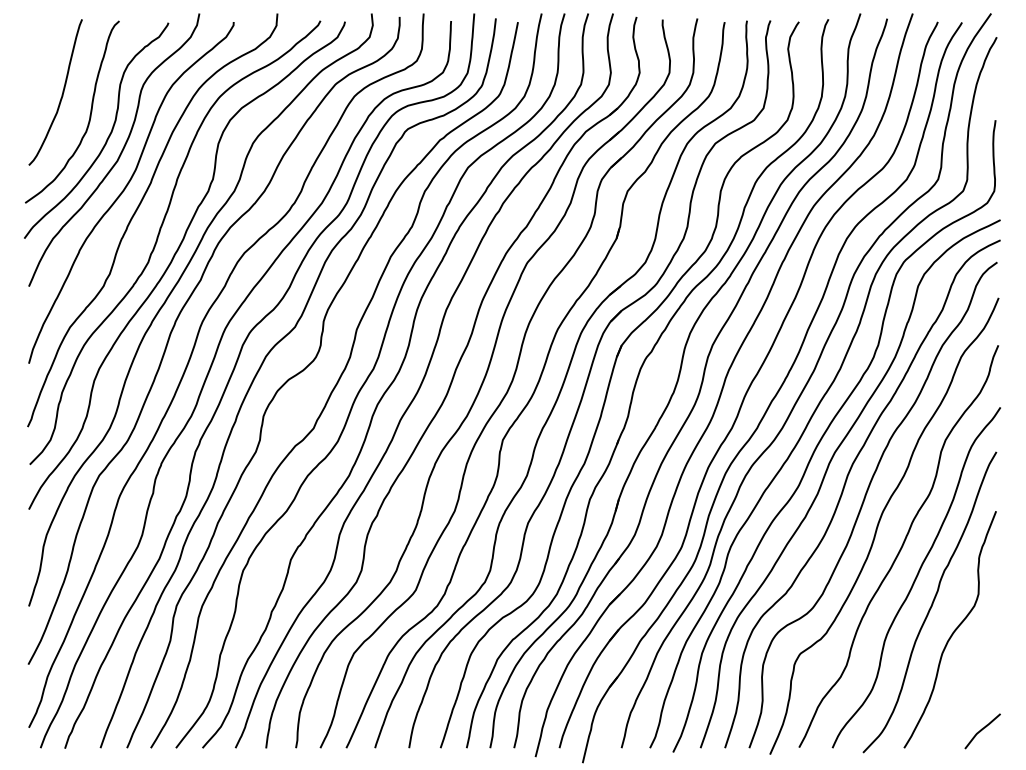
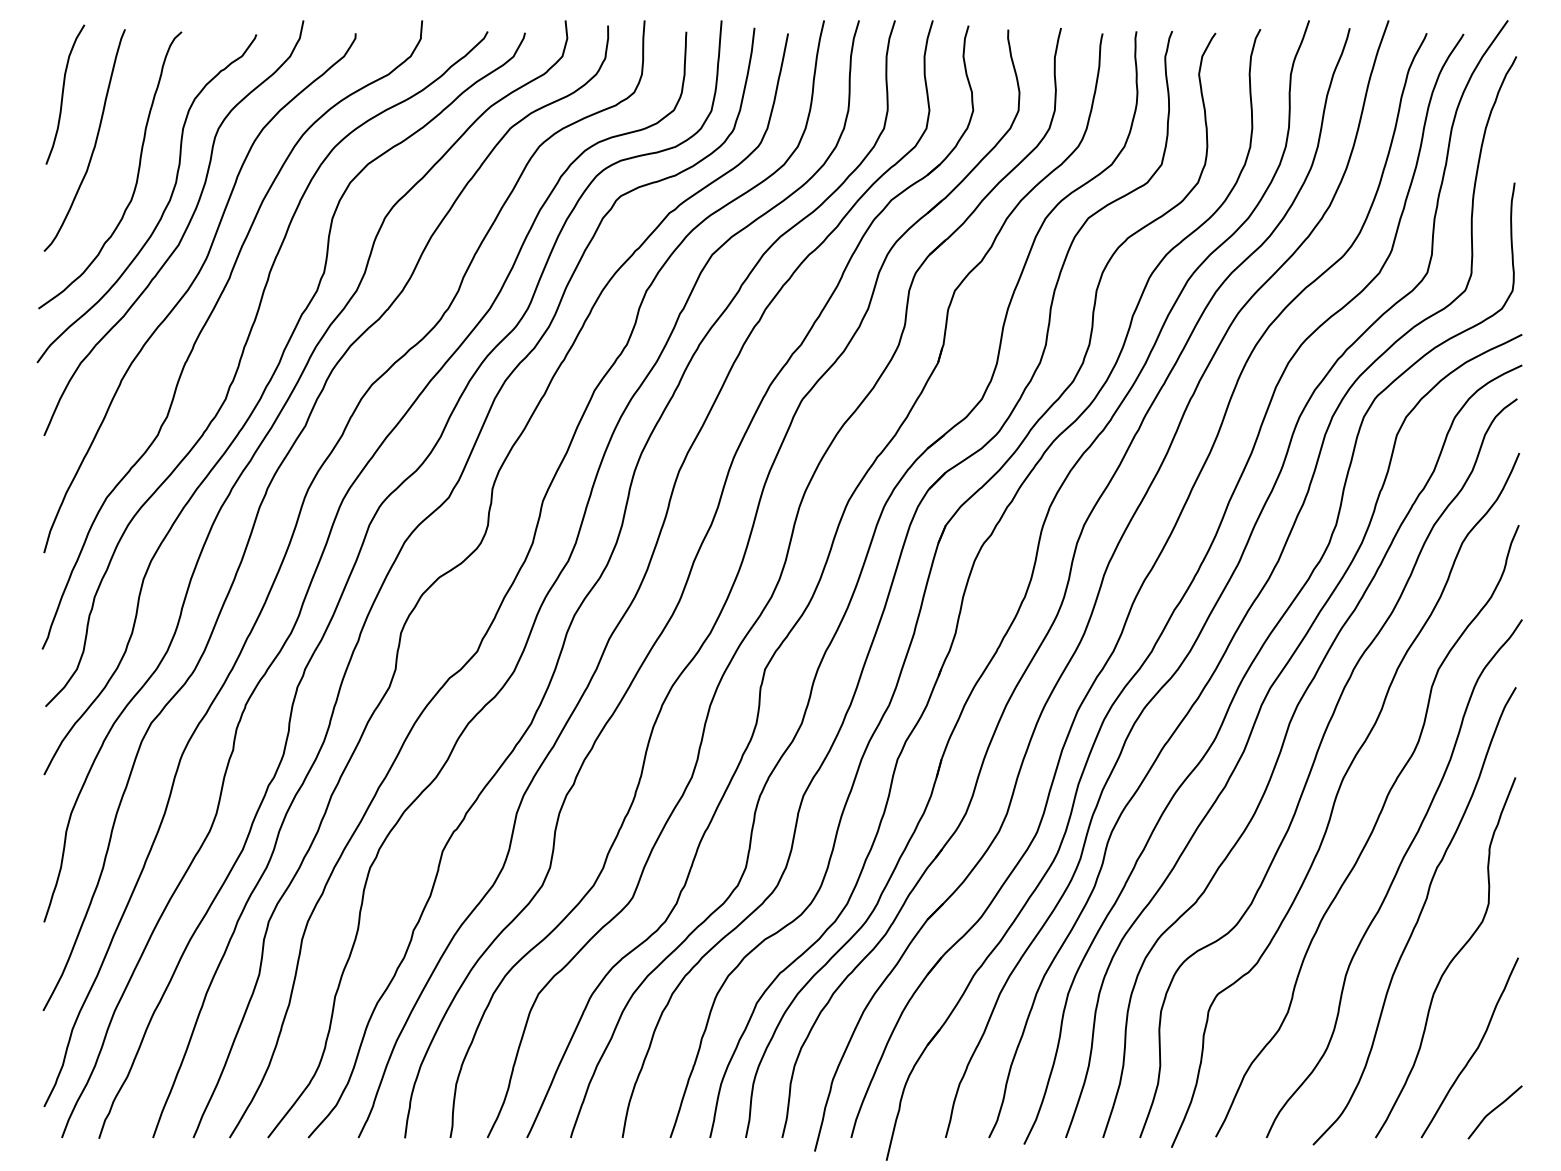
curve: (42, 61) -> (64, 93), added
curve: (968, 691) -> (1473, 1051), added

